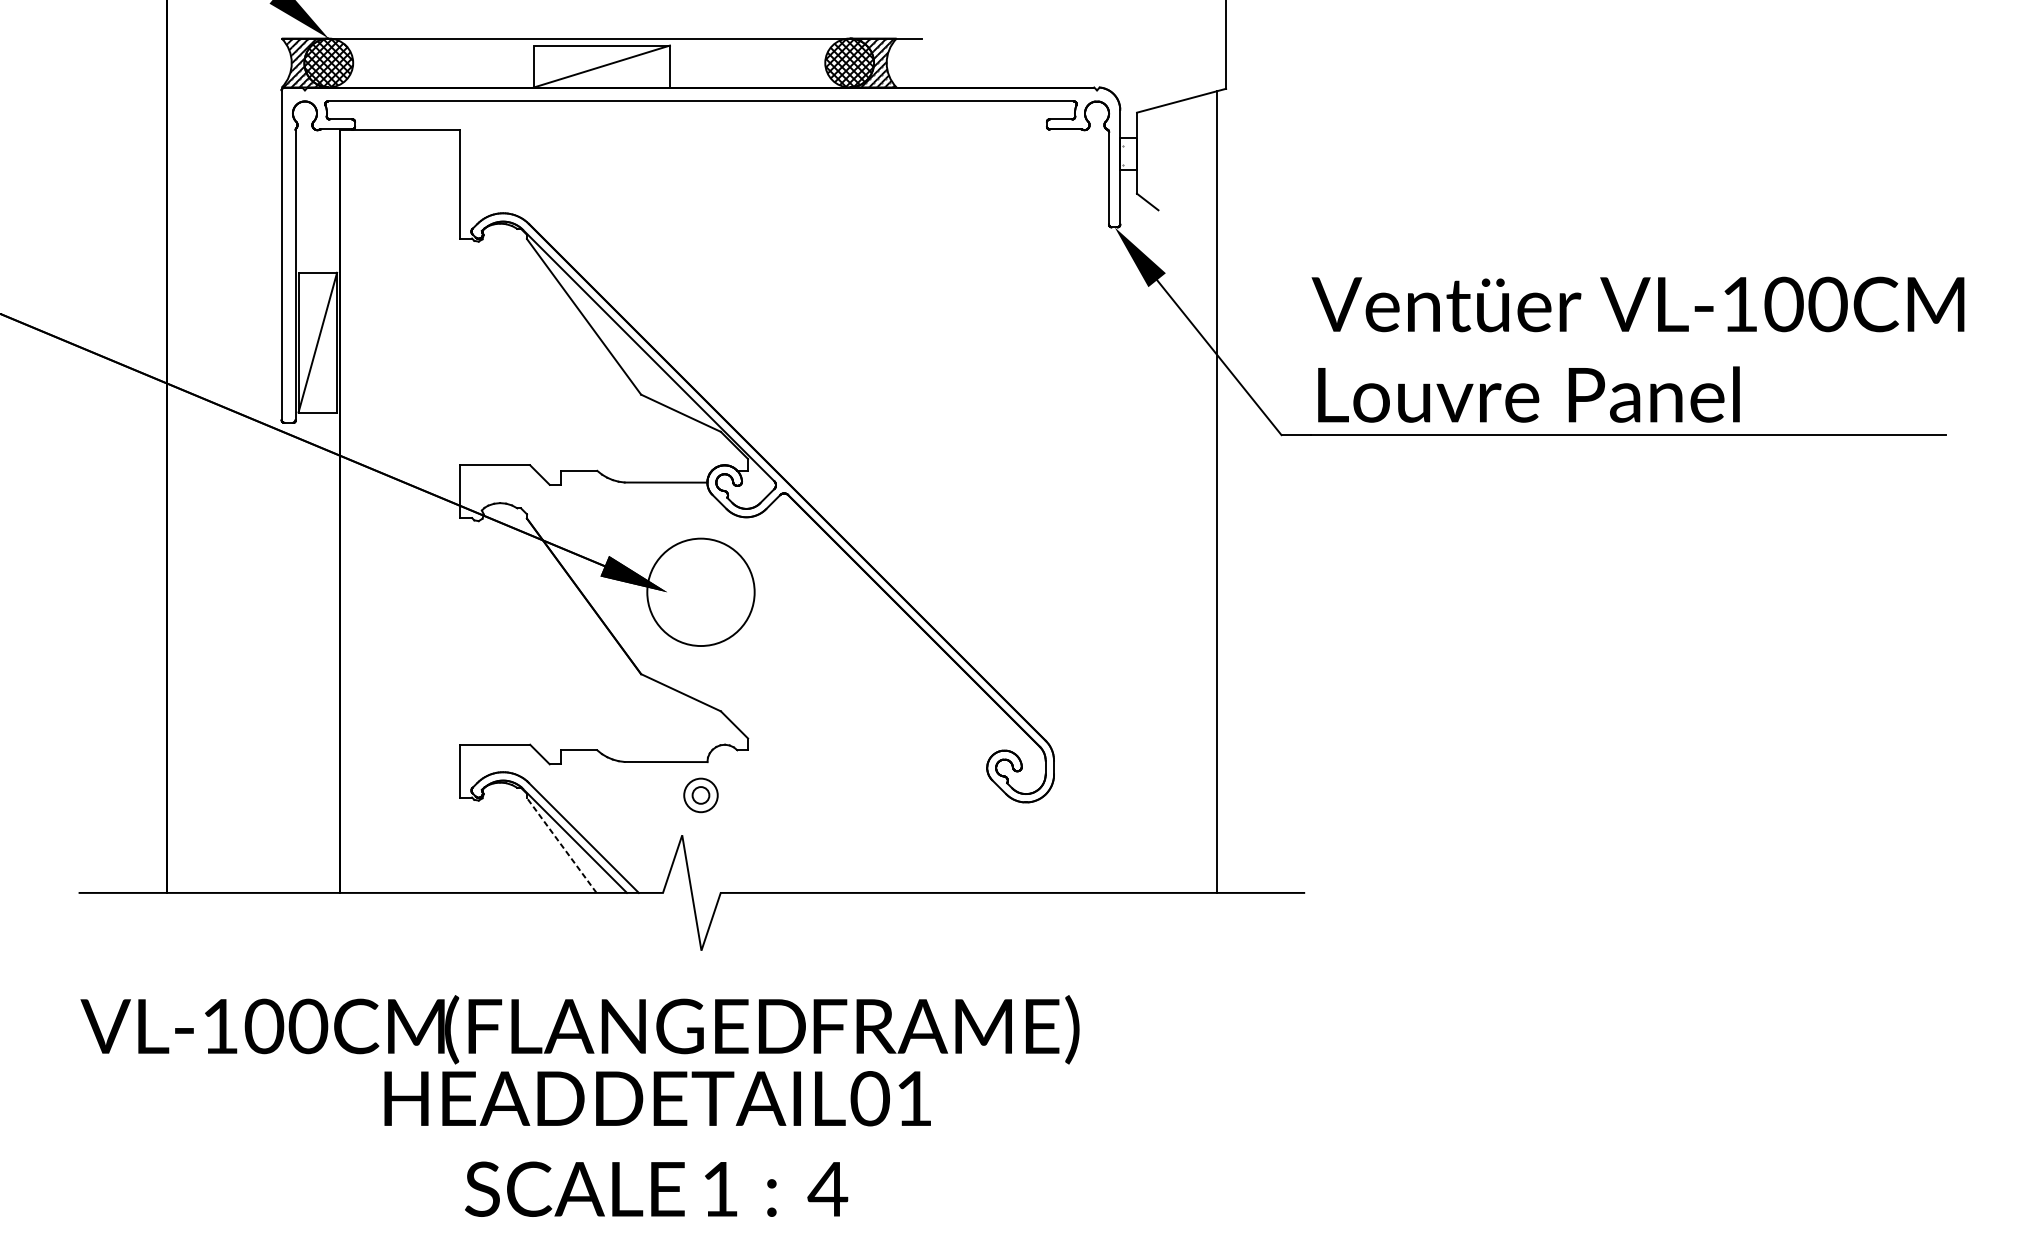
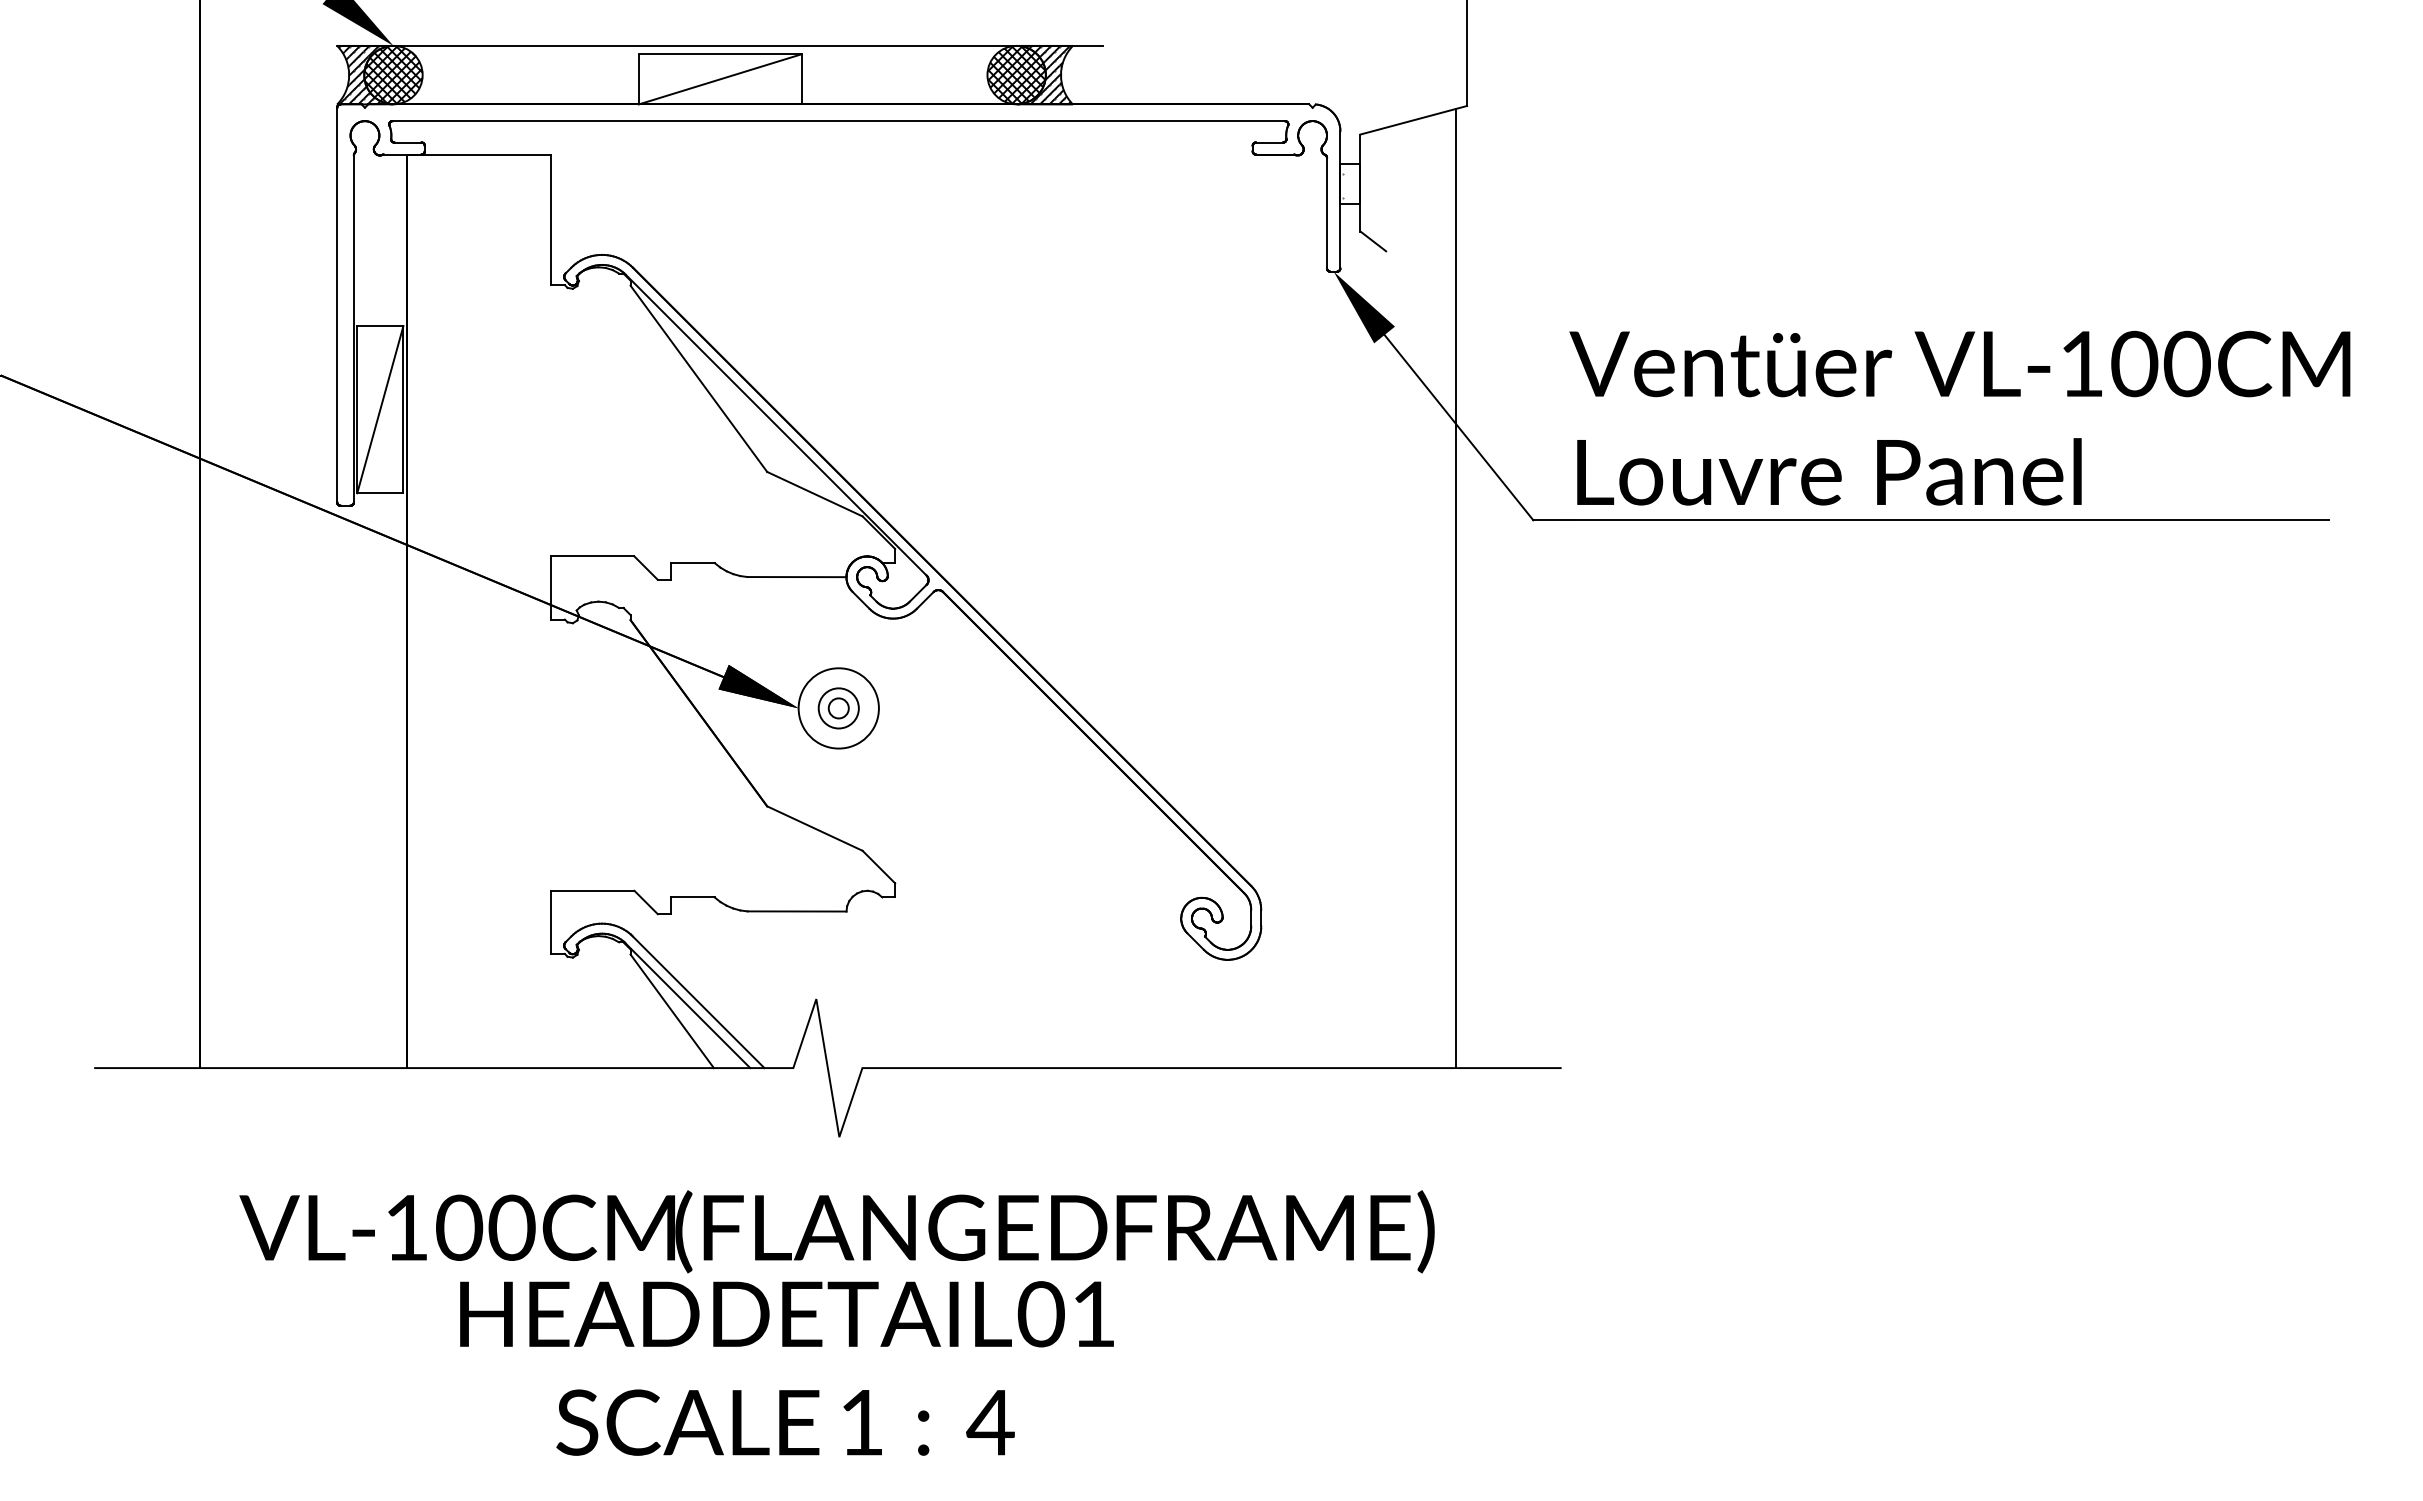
circle: (700, 592) -> (838, 708), size x0.62
part: (700, 795) -> (838, 708), moved
line: (561, 844) -> (671, 1010), dashed -> solid
text: (579, 1029) -> (836, 1231), moved

